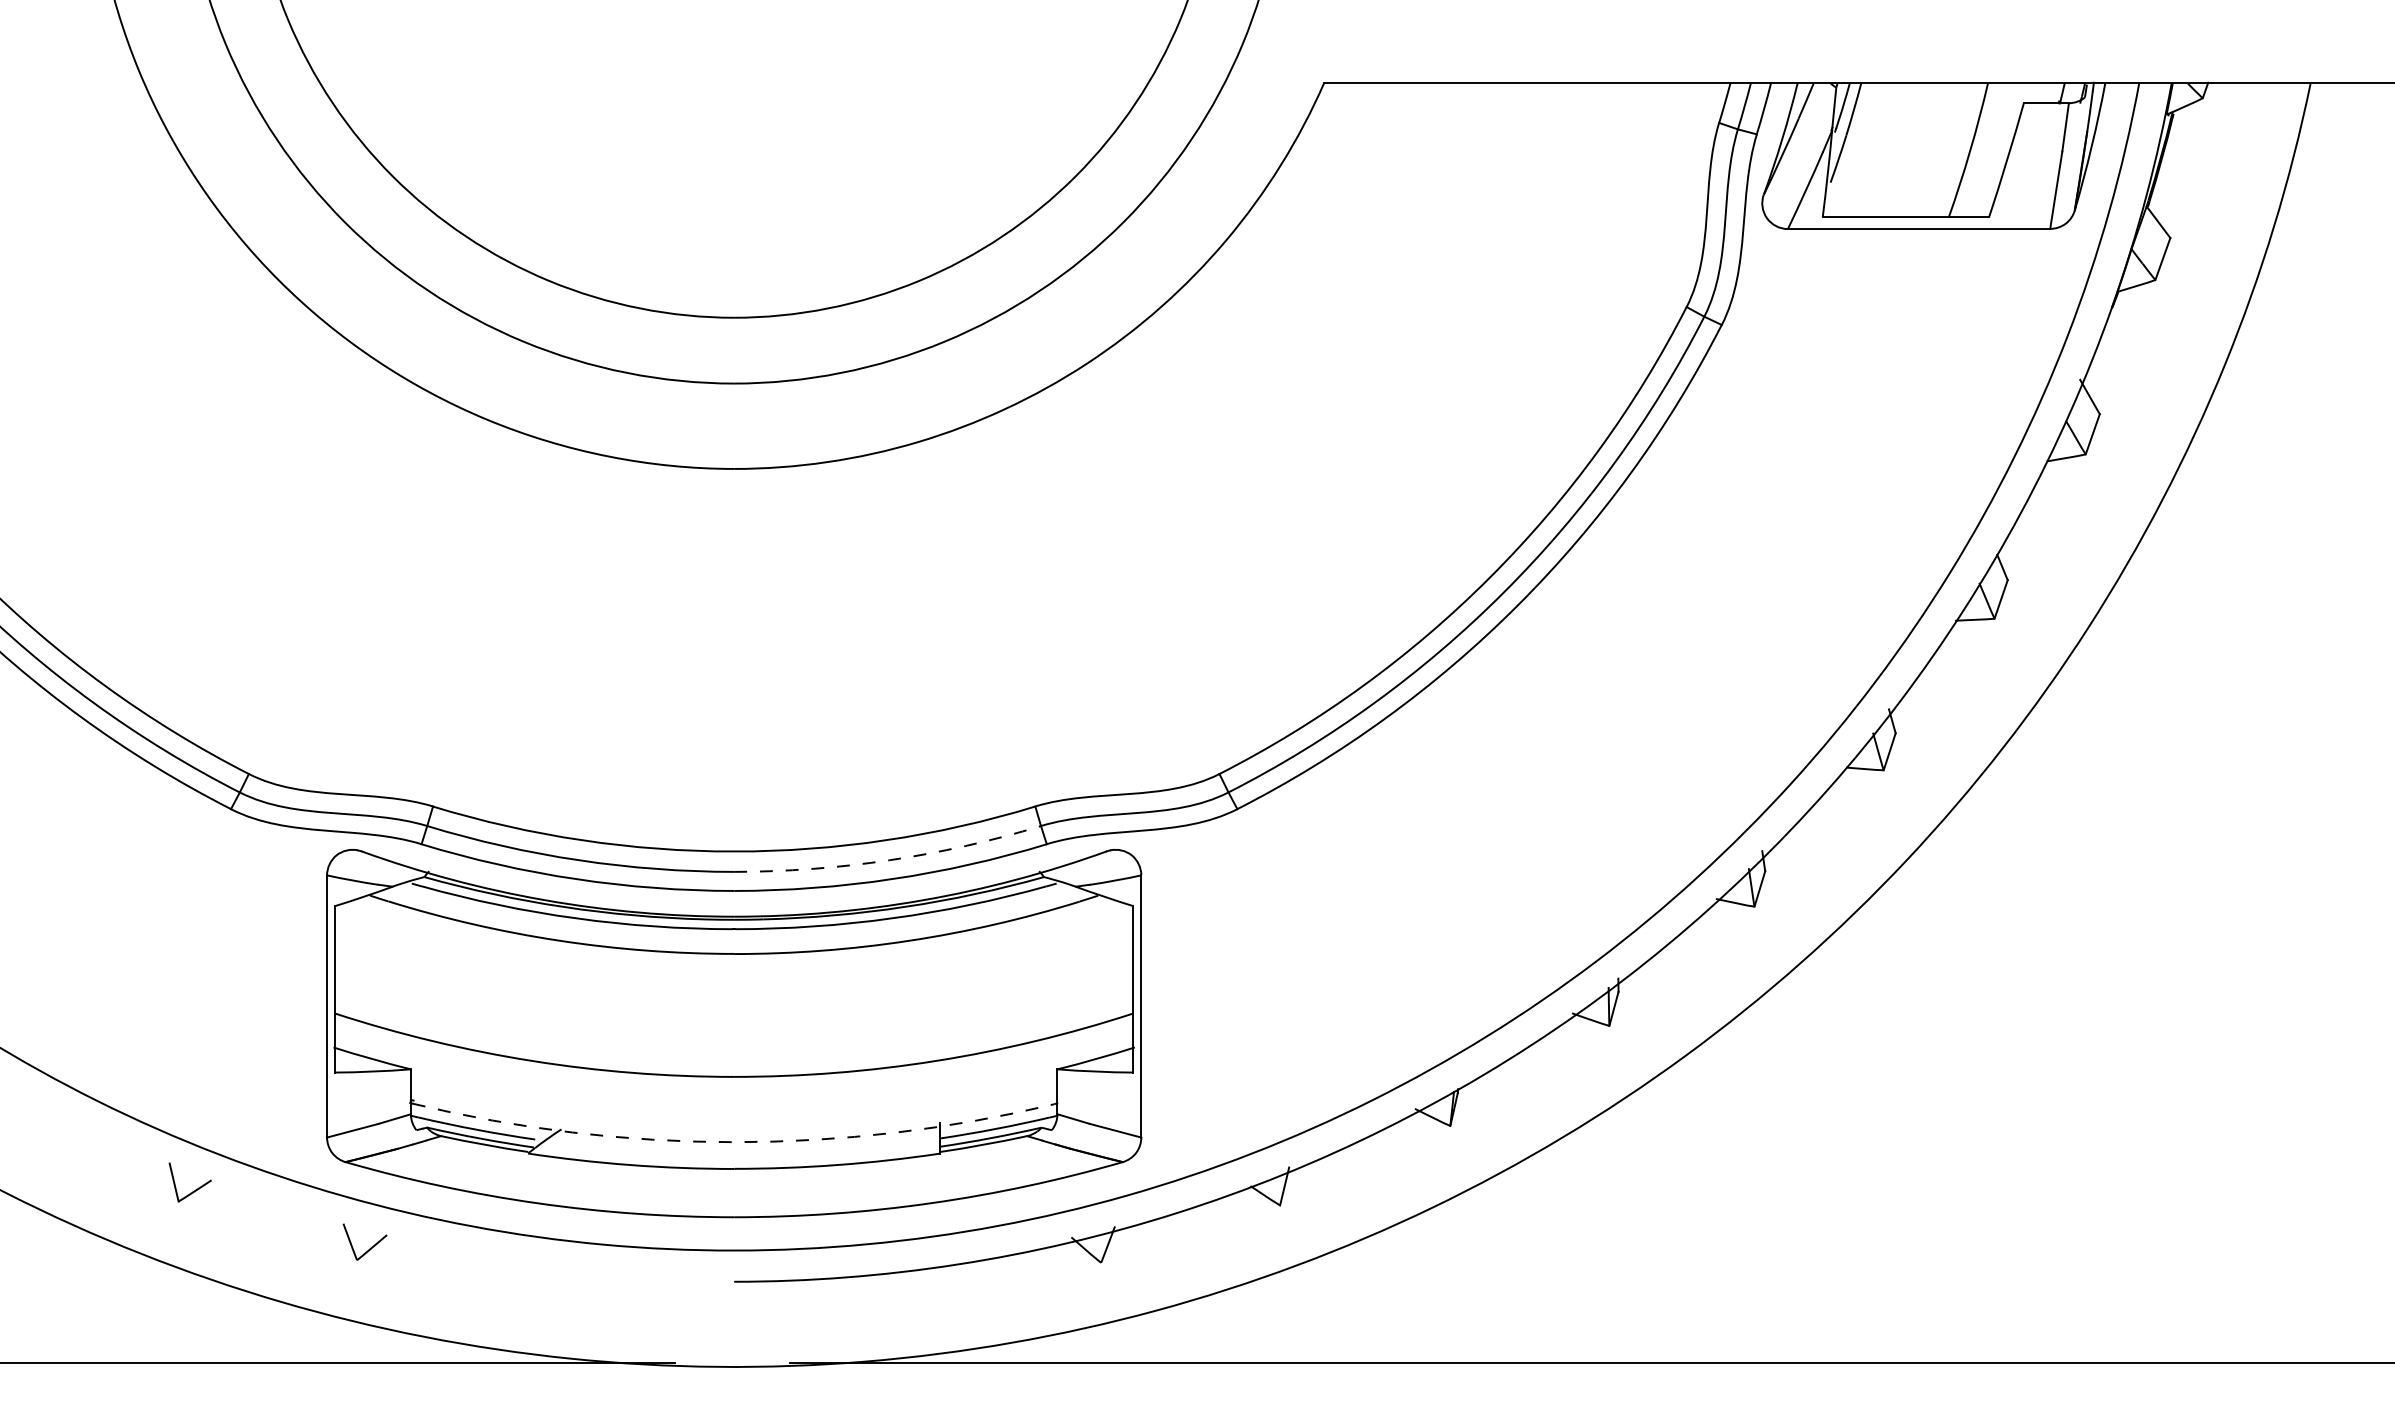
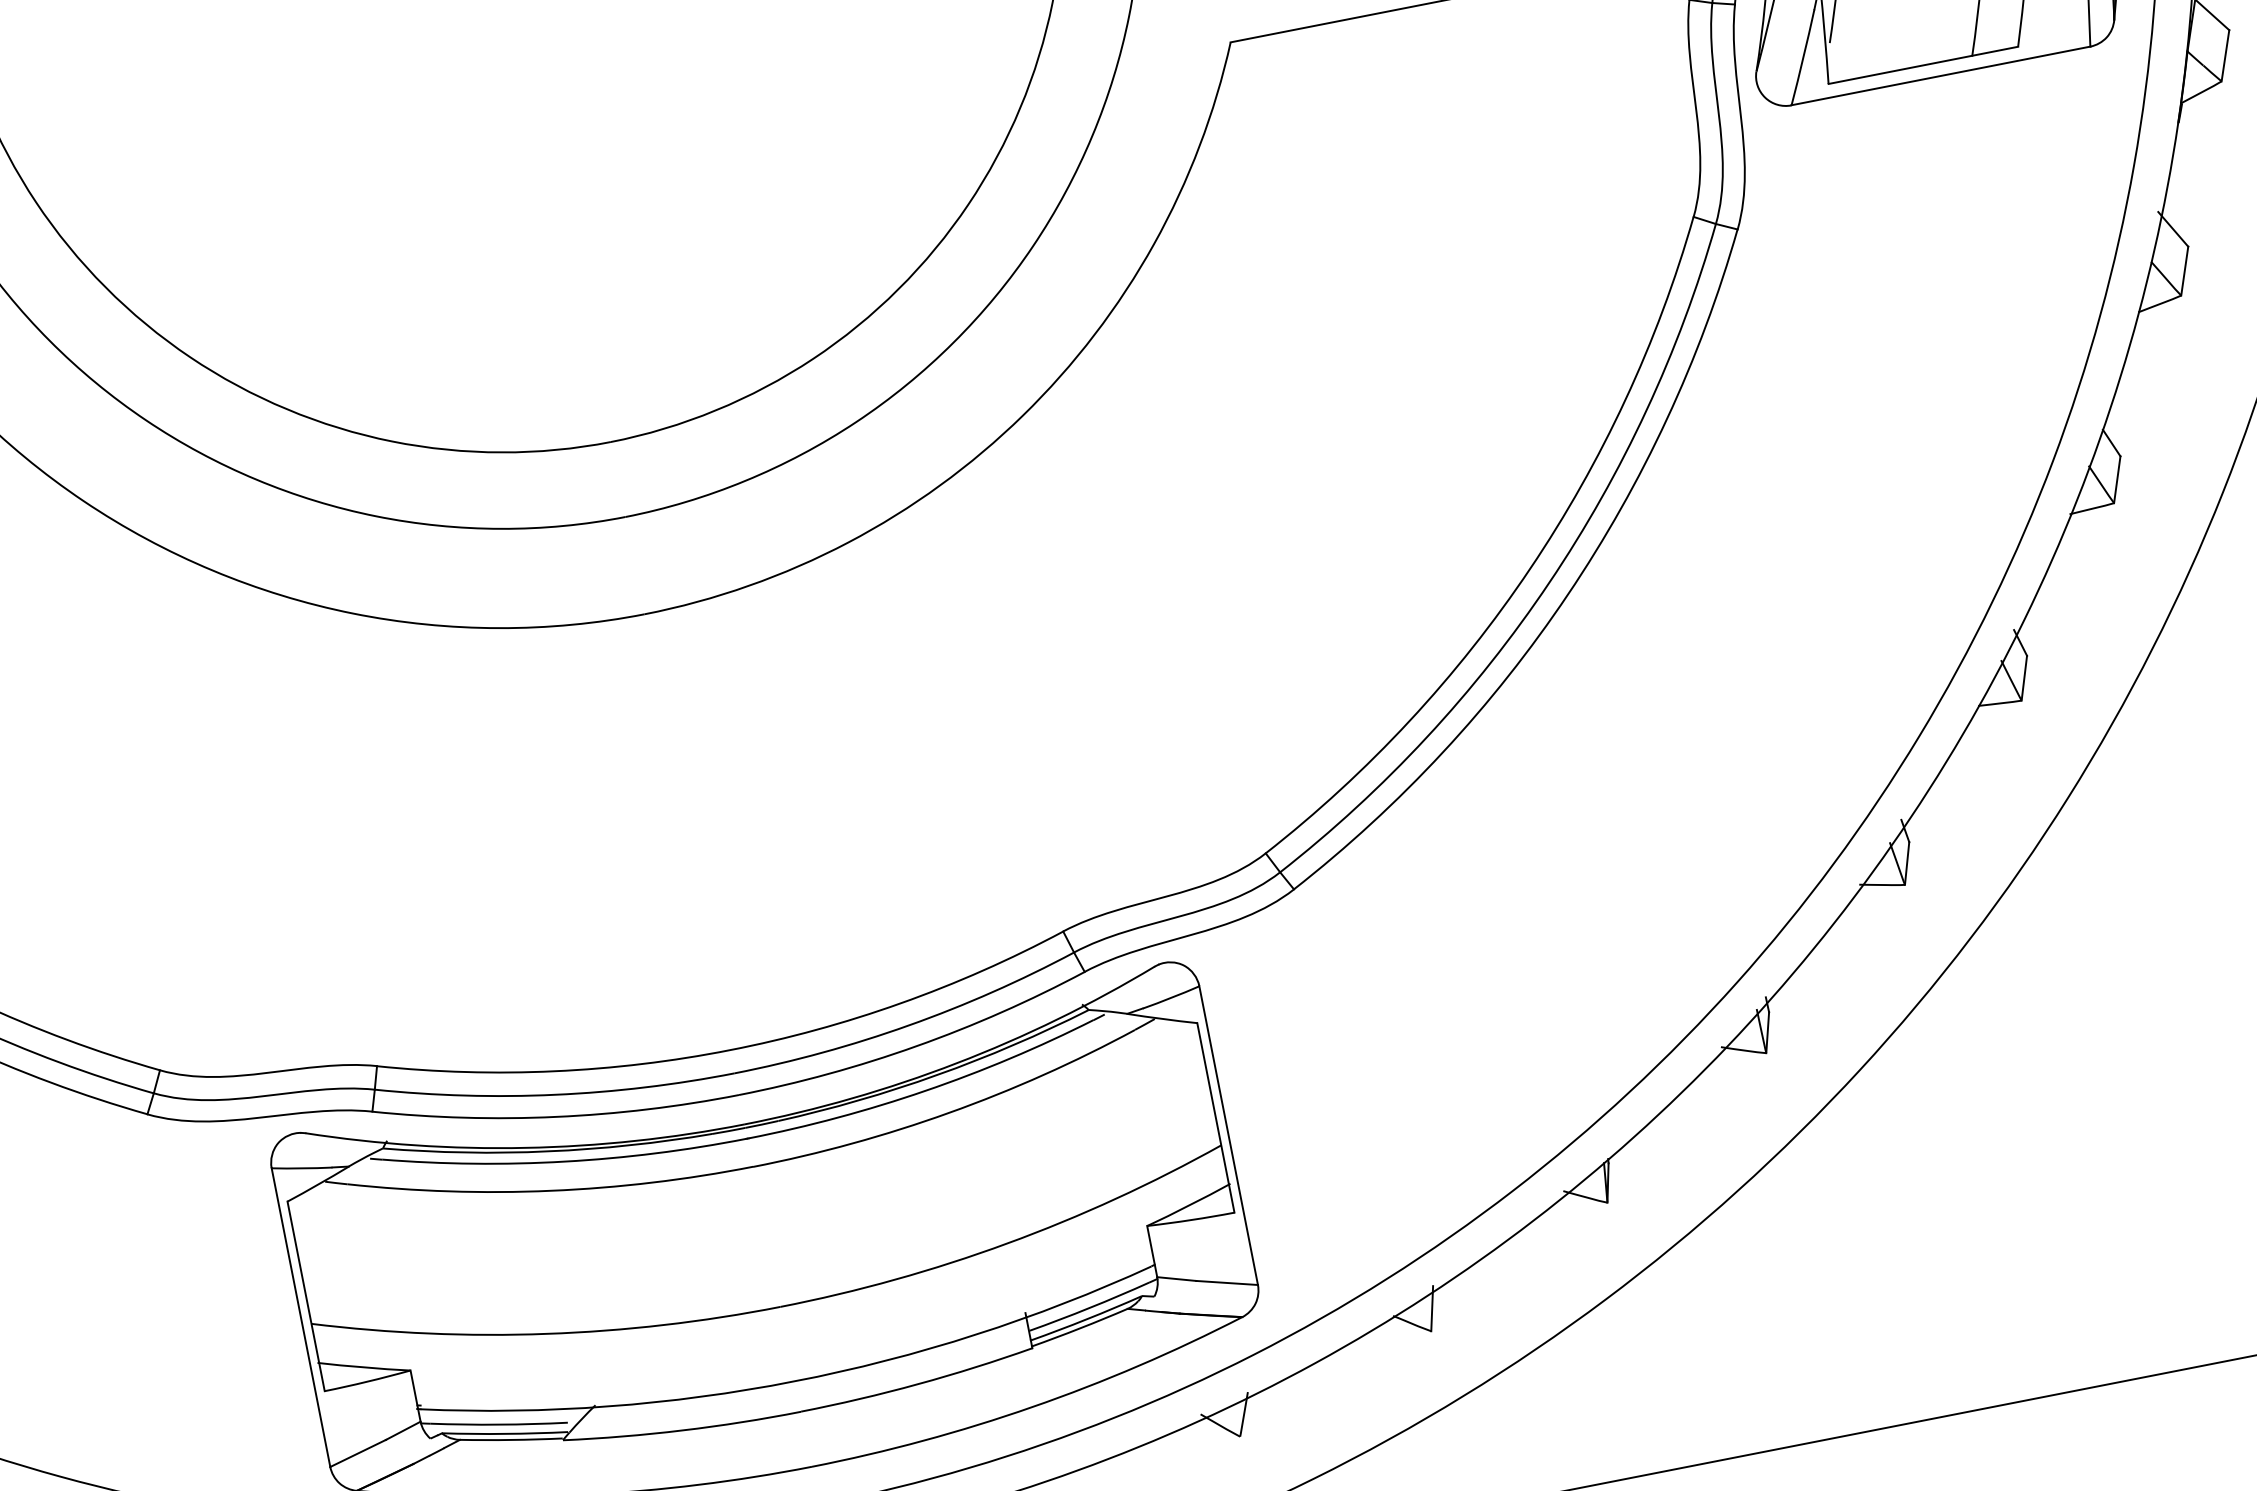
arc: (889, 860) -> (909, 1025), dashed -> solid
arc: (733, 1142) -> (794, 1381), dashed -> solid

